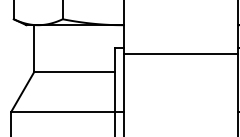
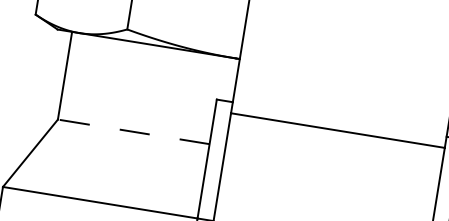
line: (74, 72) -> (133, 132), solid -> dashed

